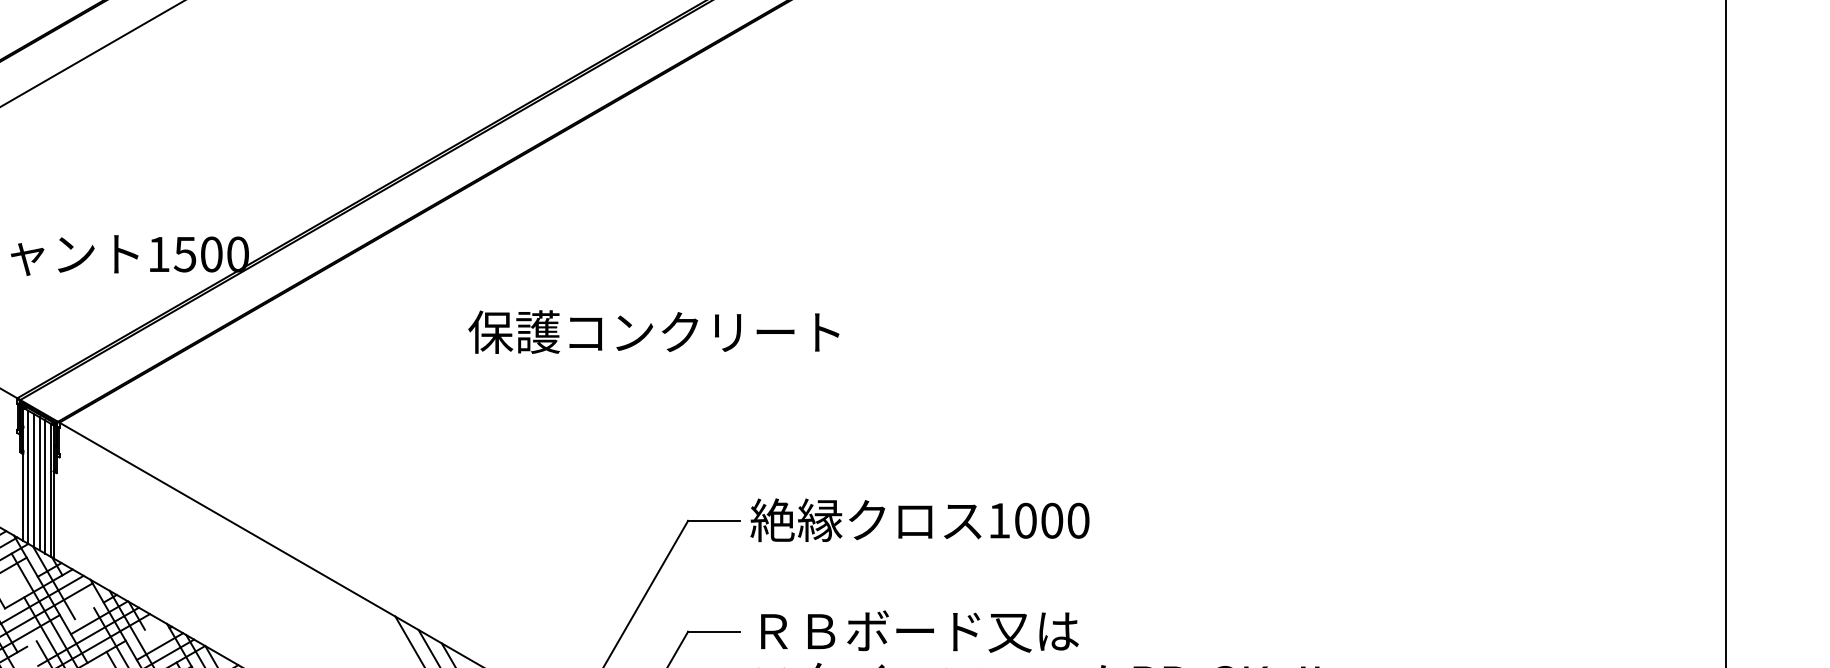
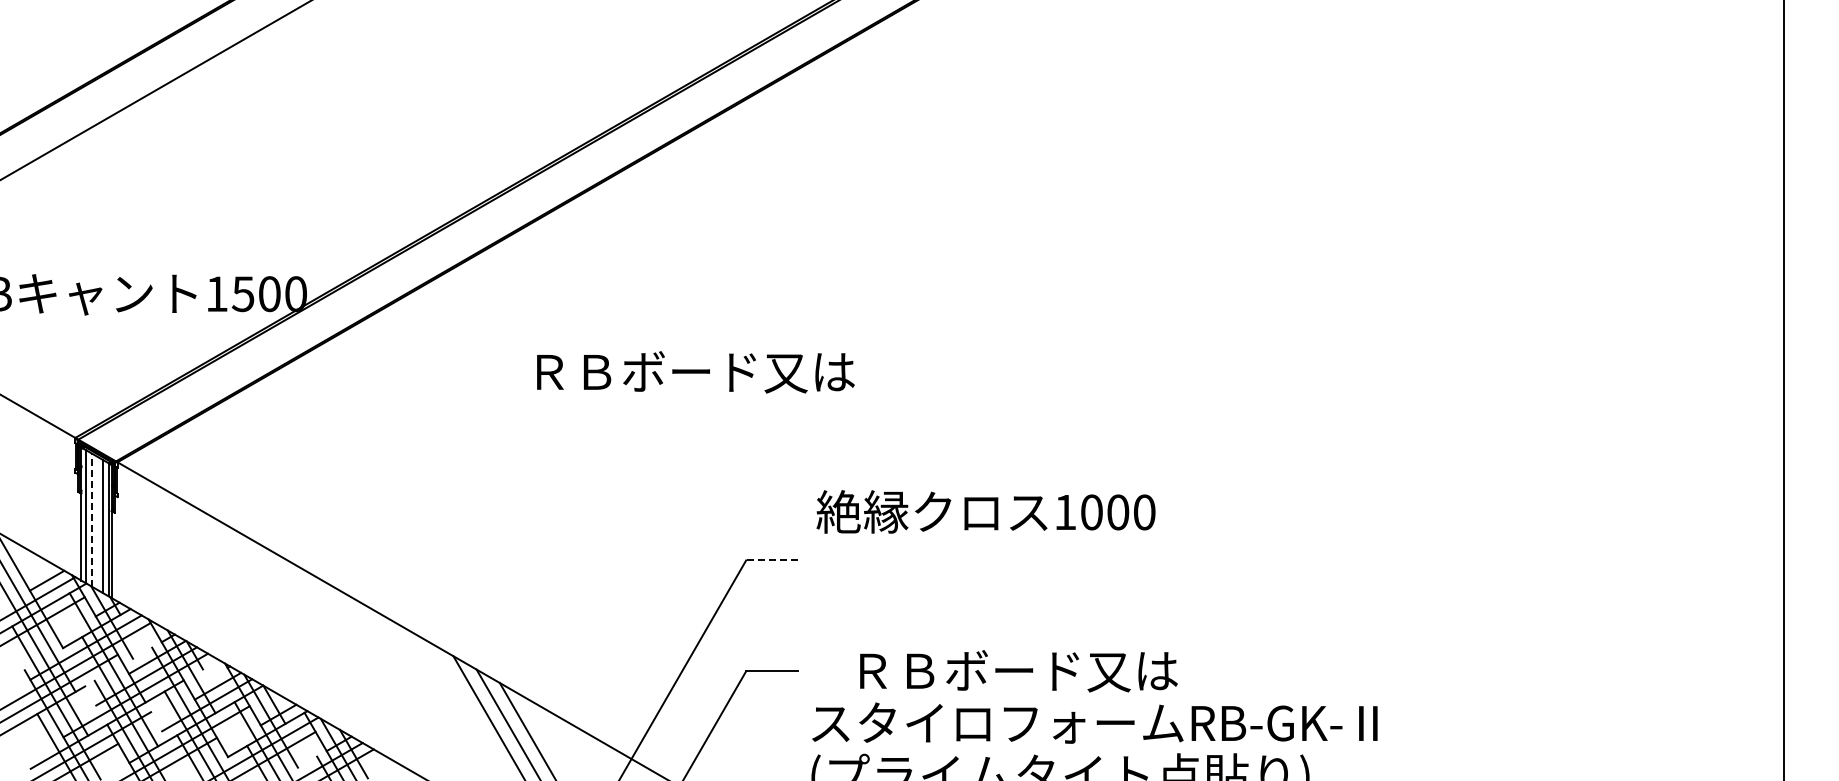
text: (653, 331) -> (711, 371), 保護コンクリート -> ＲＢボード又は
line: (33, 480) -> (91, 520), solid -> dashed
line: (39, 482) -> (97, 522), removed
text: (919, 519) -> (985, 511), moved
line: (713, 520) -> (771, 560), solid -> dashed
text: (919, 631) -> (1018, 671), moved

